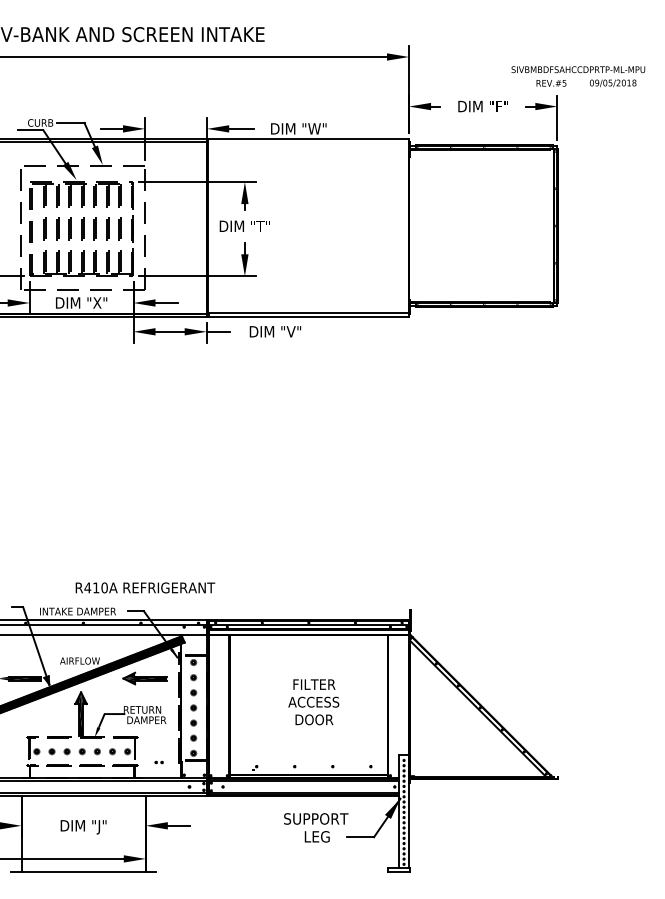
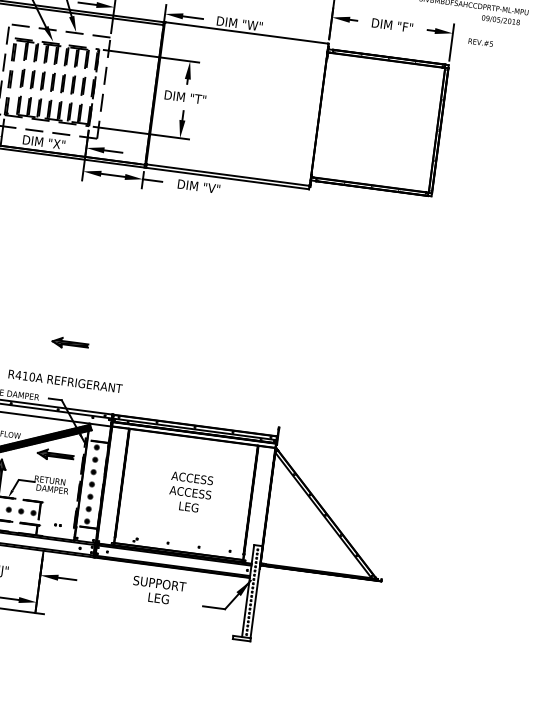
text: (551, 83) -> (480, 42), moved
part: (144, 541) -> (69, 343), added
text: (313, 684) -> (192, 478), FILTER -> ACCESS
text: (314, 719) -> (189, 506), DOOR -> LEG
text: (316, 827) -> (159, 590), moved

